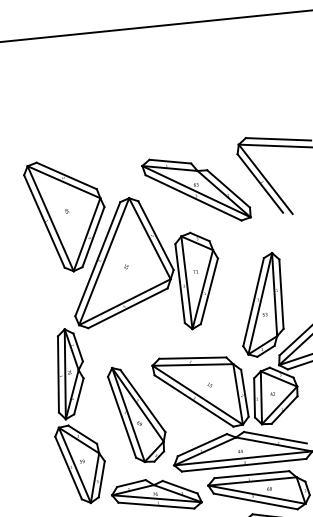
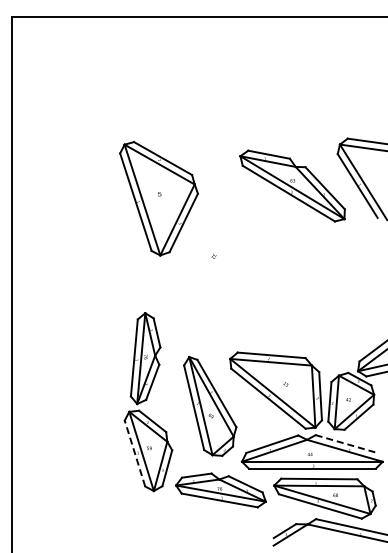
part: (144, 265) -> (232, 256), removed
part: (261, 304) -> (346, 308), removed
line: (276, 437) -> (347, 444), solid -> dashed
line: (69, 467) -> (135, 453), solid -> dashed

